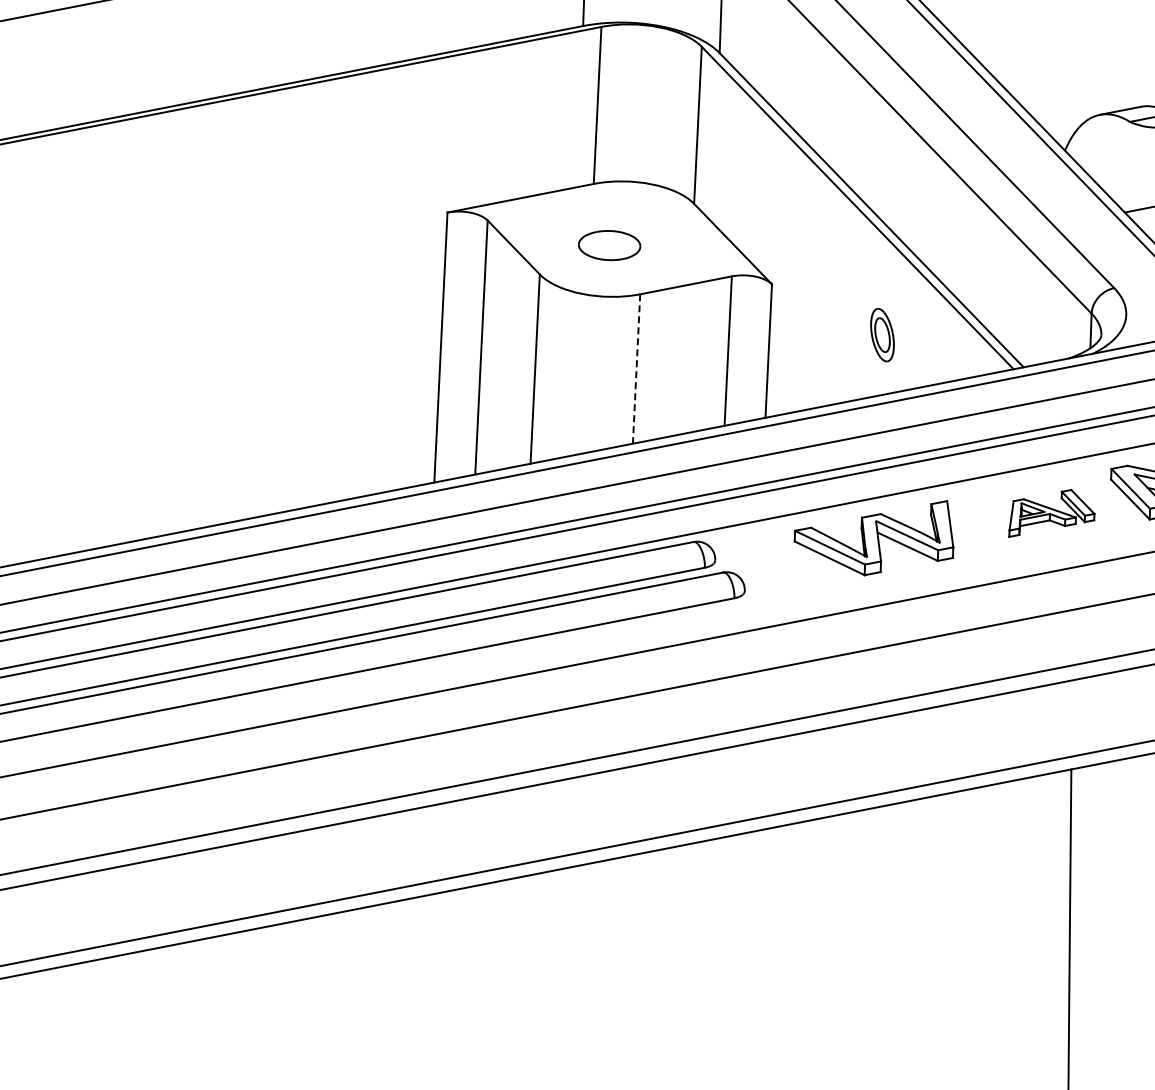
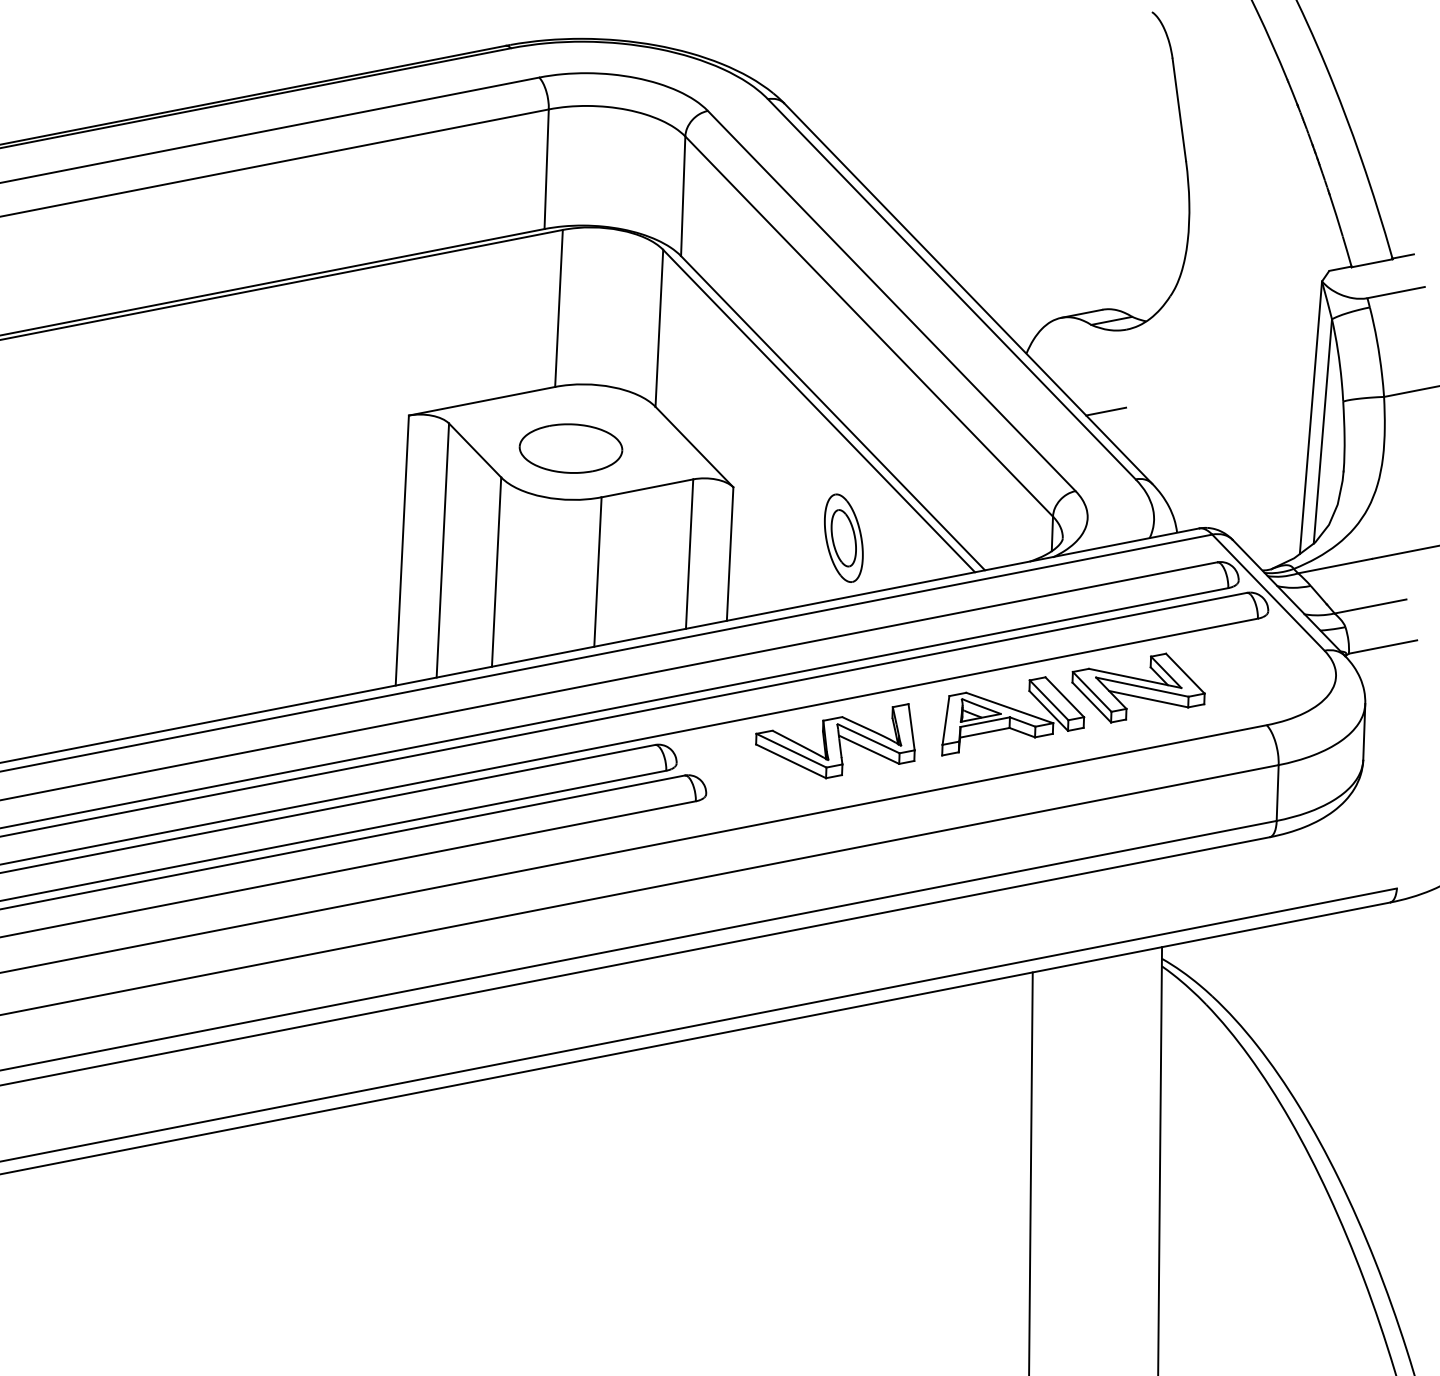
part: (609, 245) -> (570, 448), size x1.67
part: (882, 334) -> (843, 537), size x1.67
line: (636, 369) -> (597, 572), dashed -> solid
part: (1052, 513) -> (1013, 716), size x1.67

